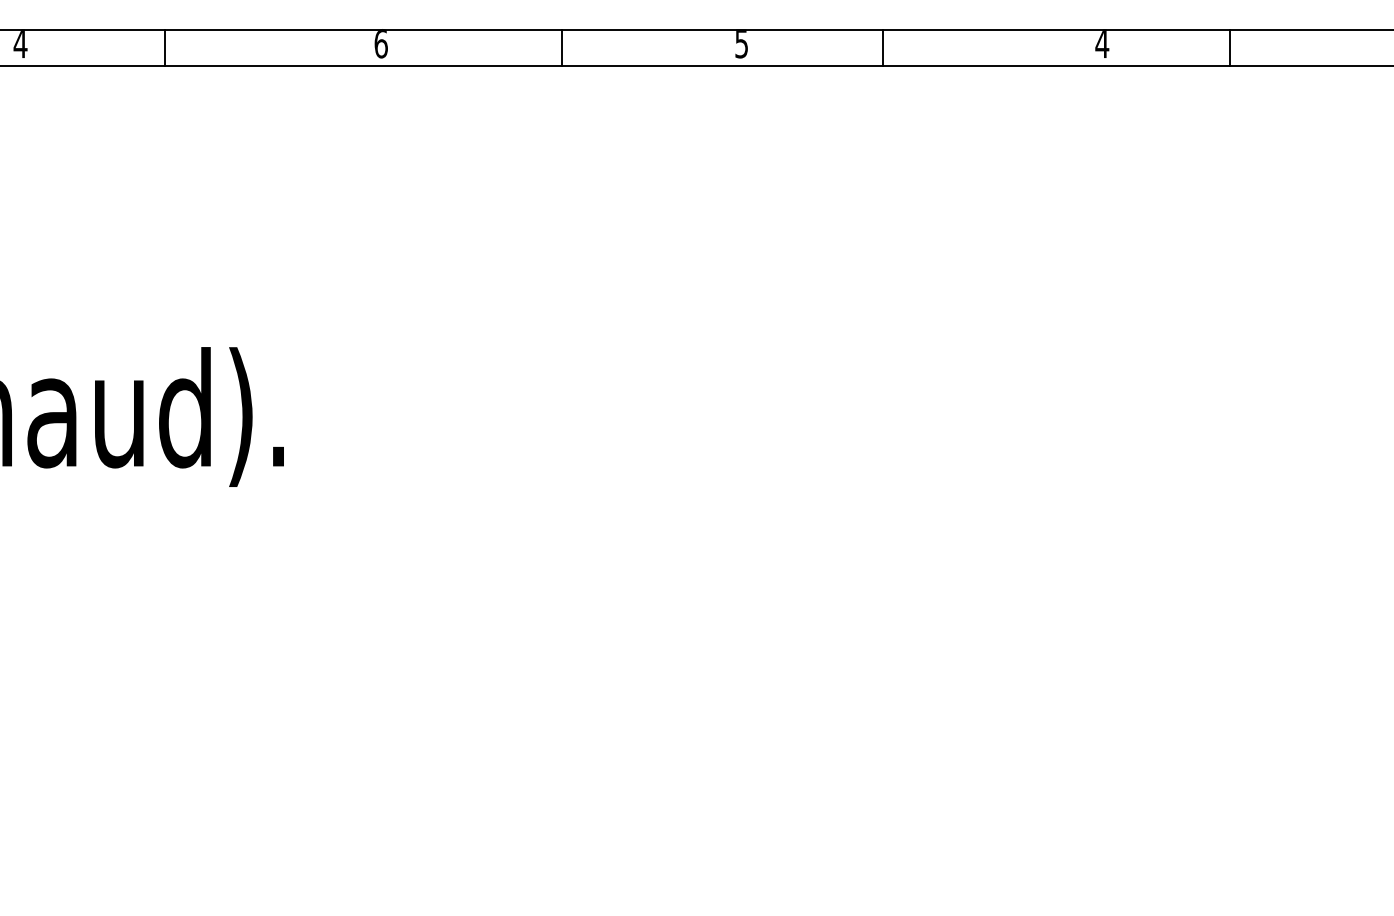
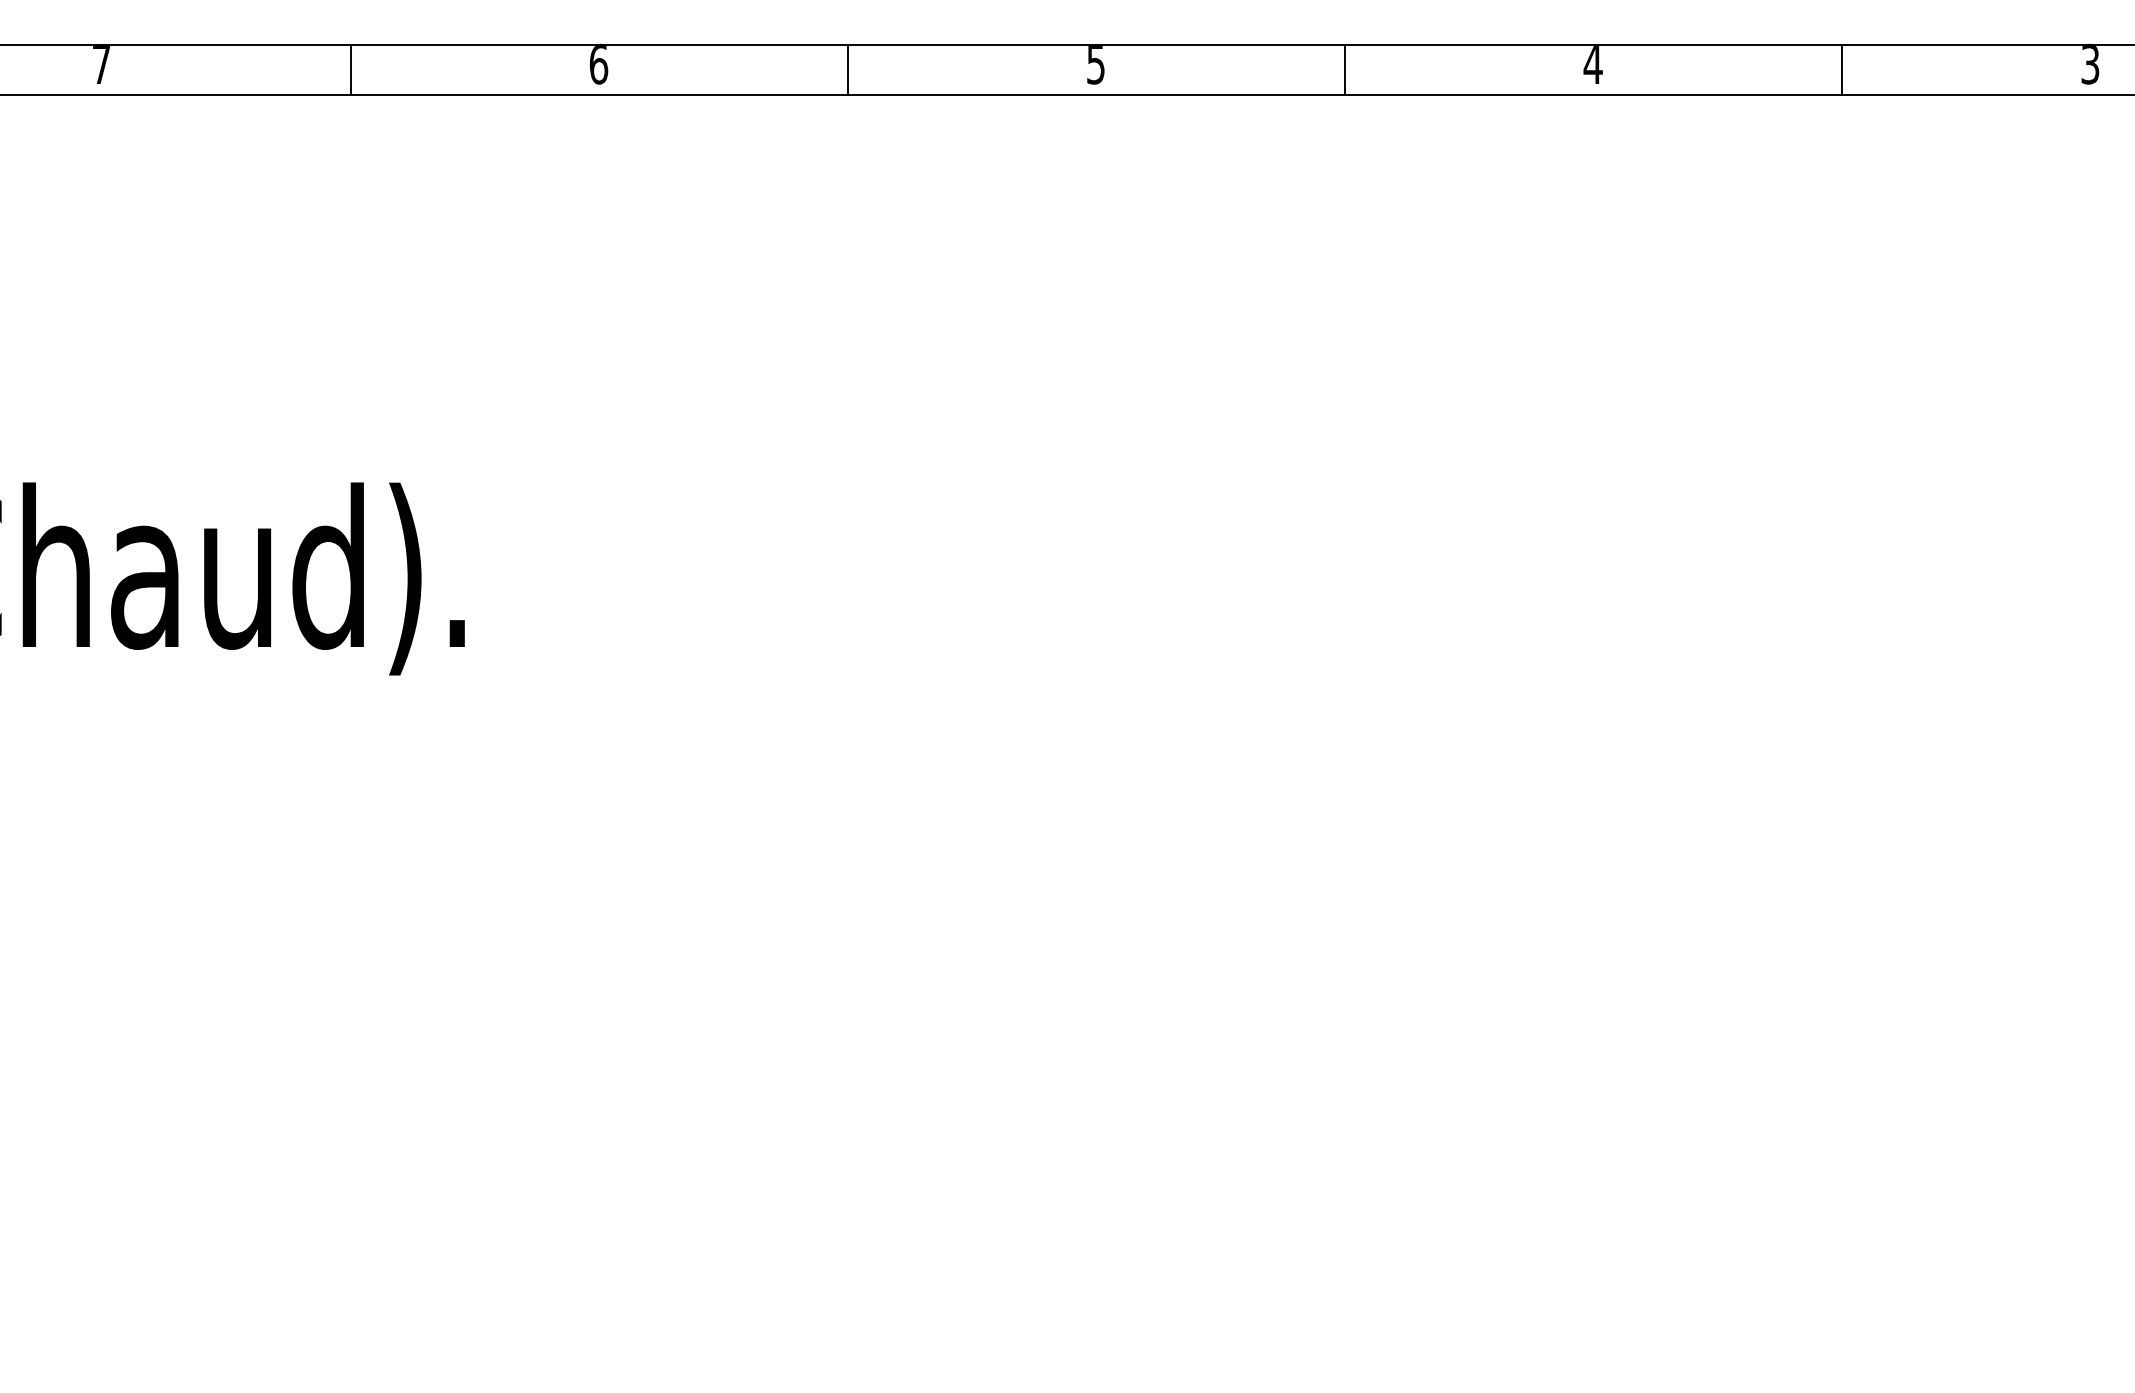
text: (20, 43) -> (101, 64), 4 -> 7
line: (164, 47) -> (350, 69), moved
line: (883, 47) -> (1345, 69), moved
line: (1230, 47) -> (1842, 69), moved

